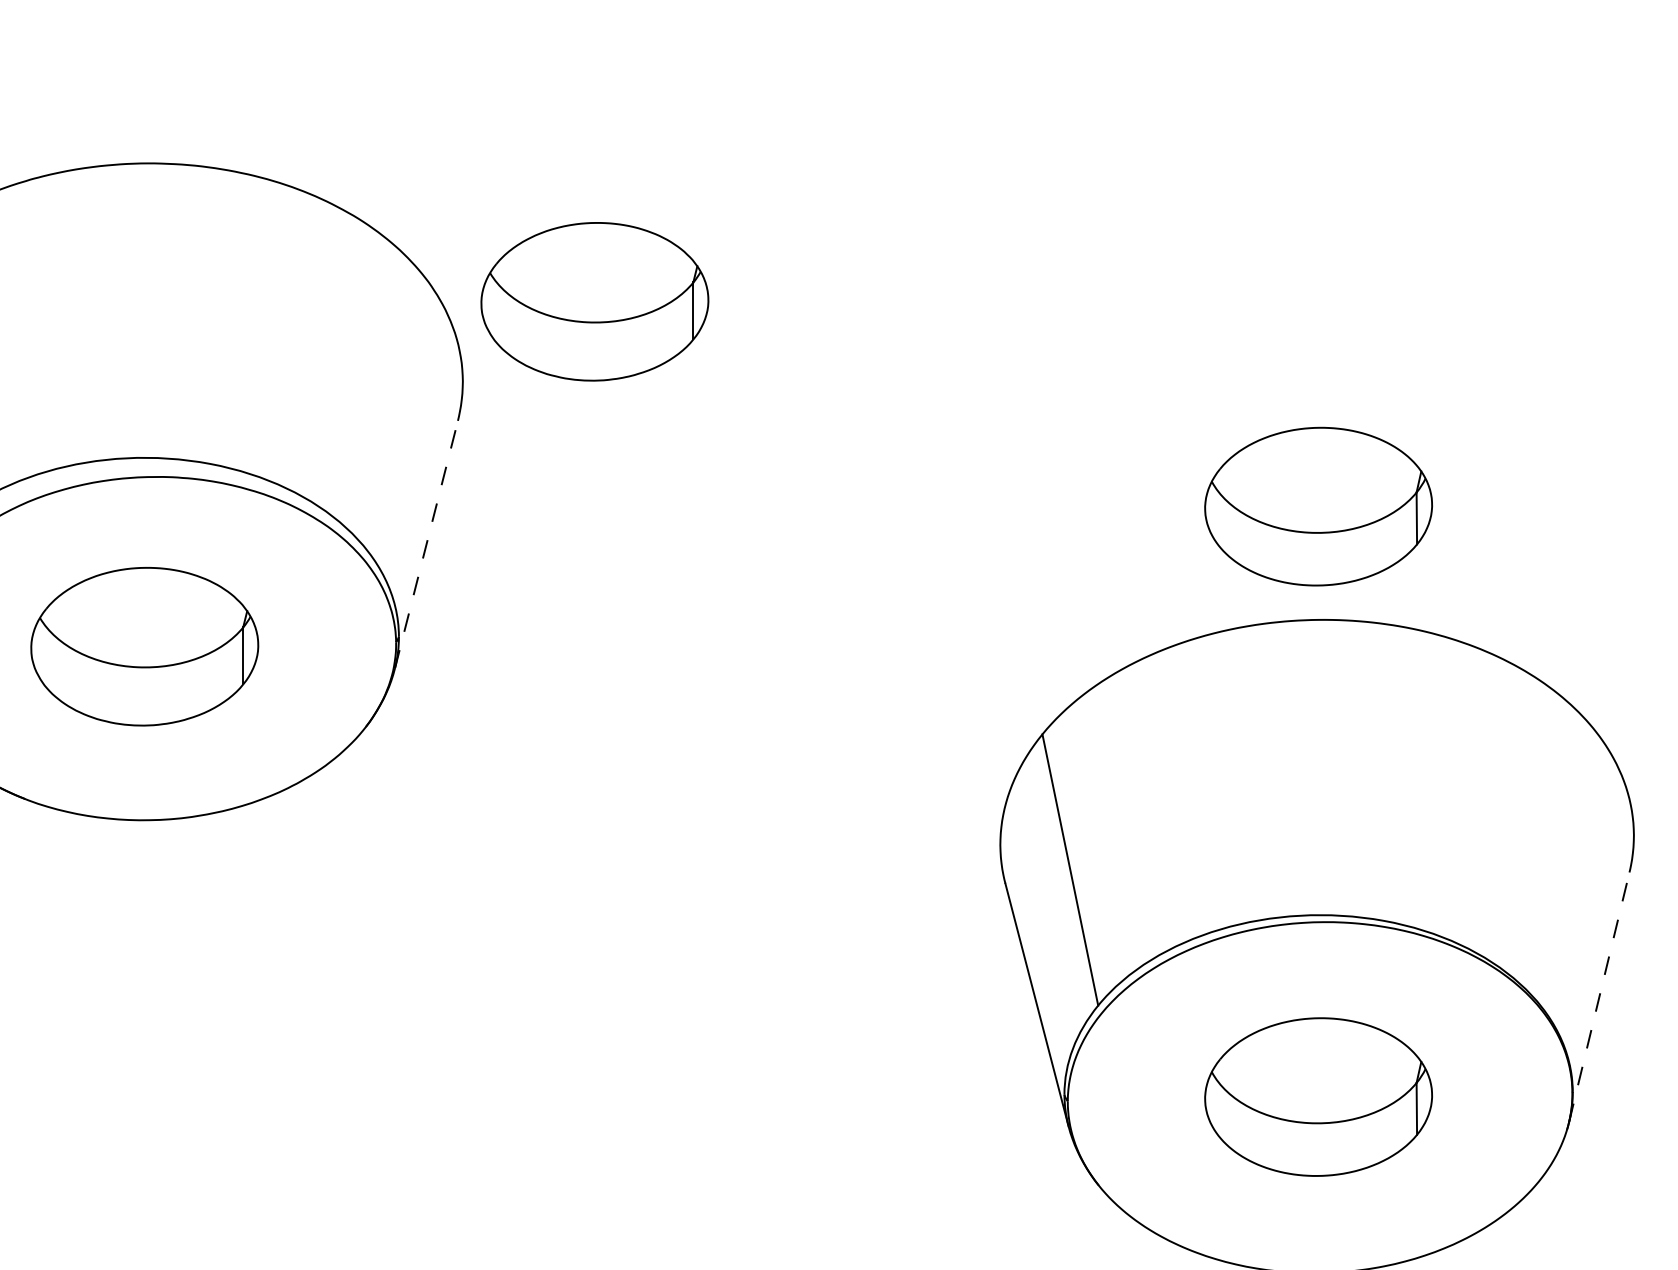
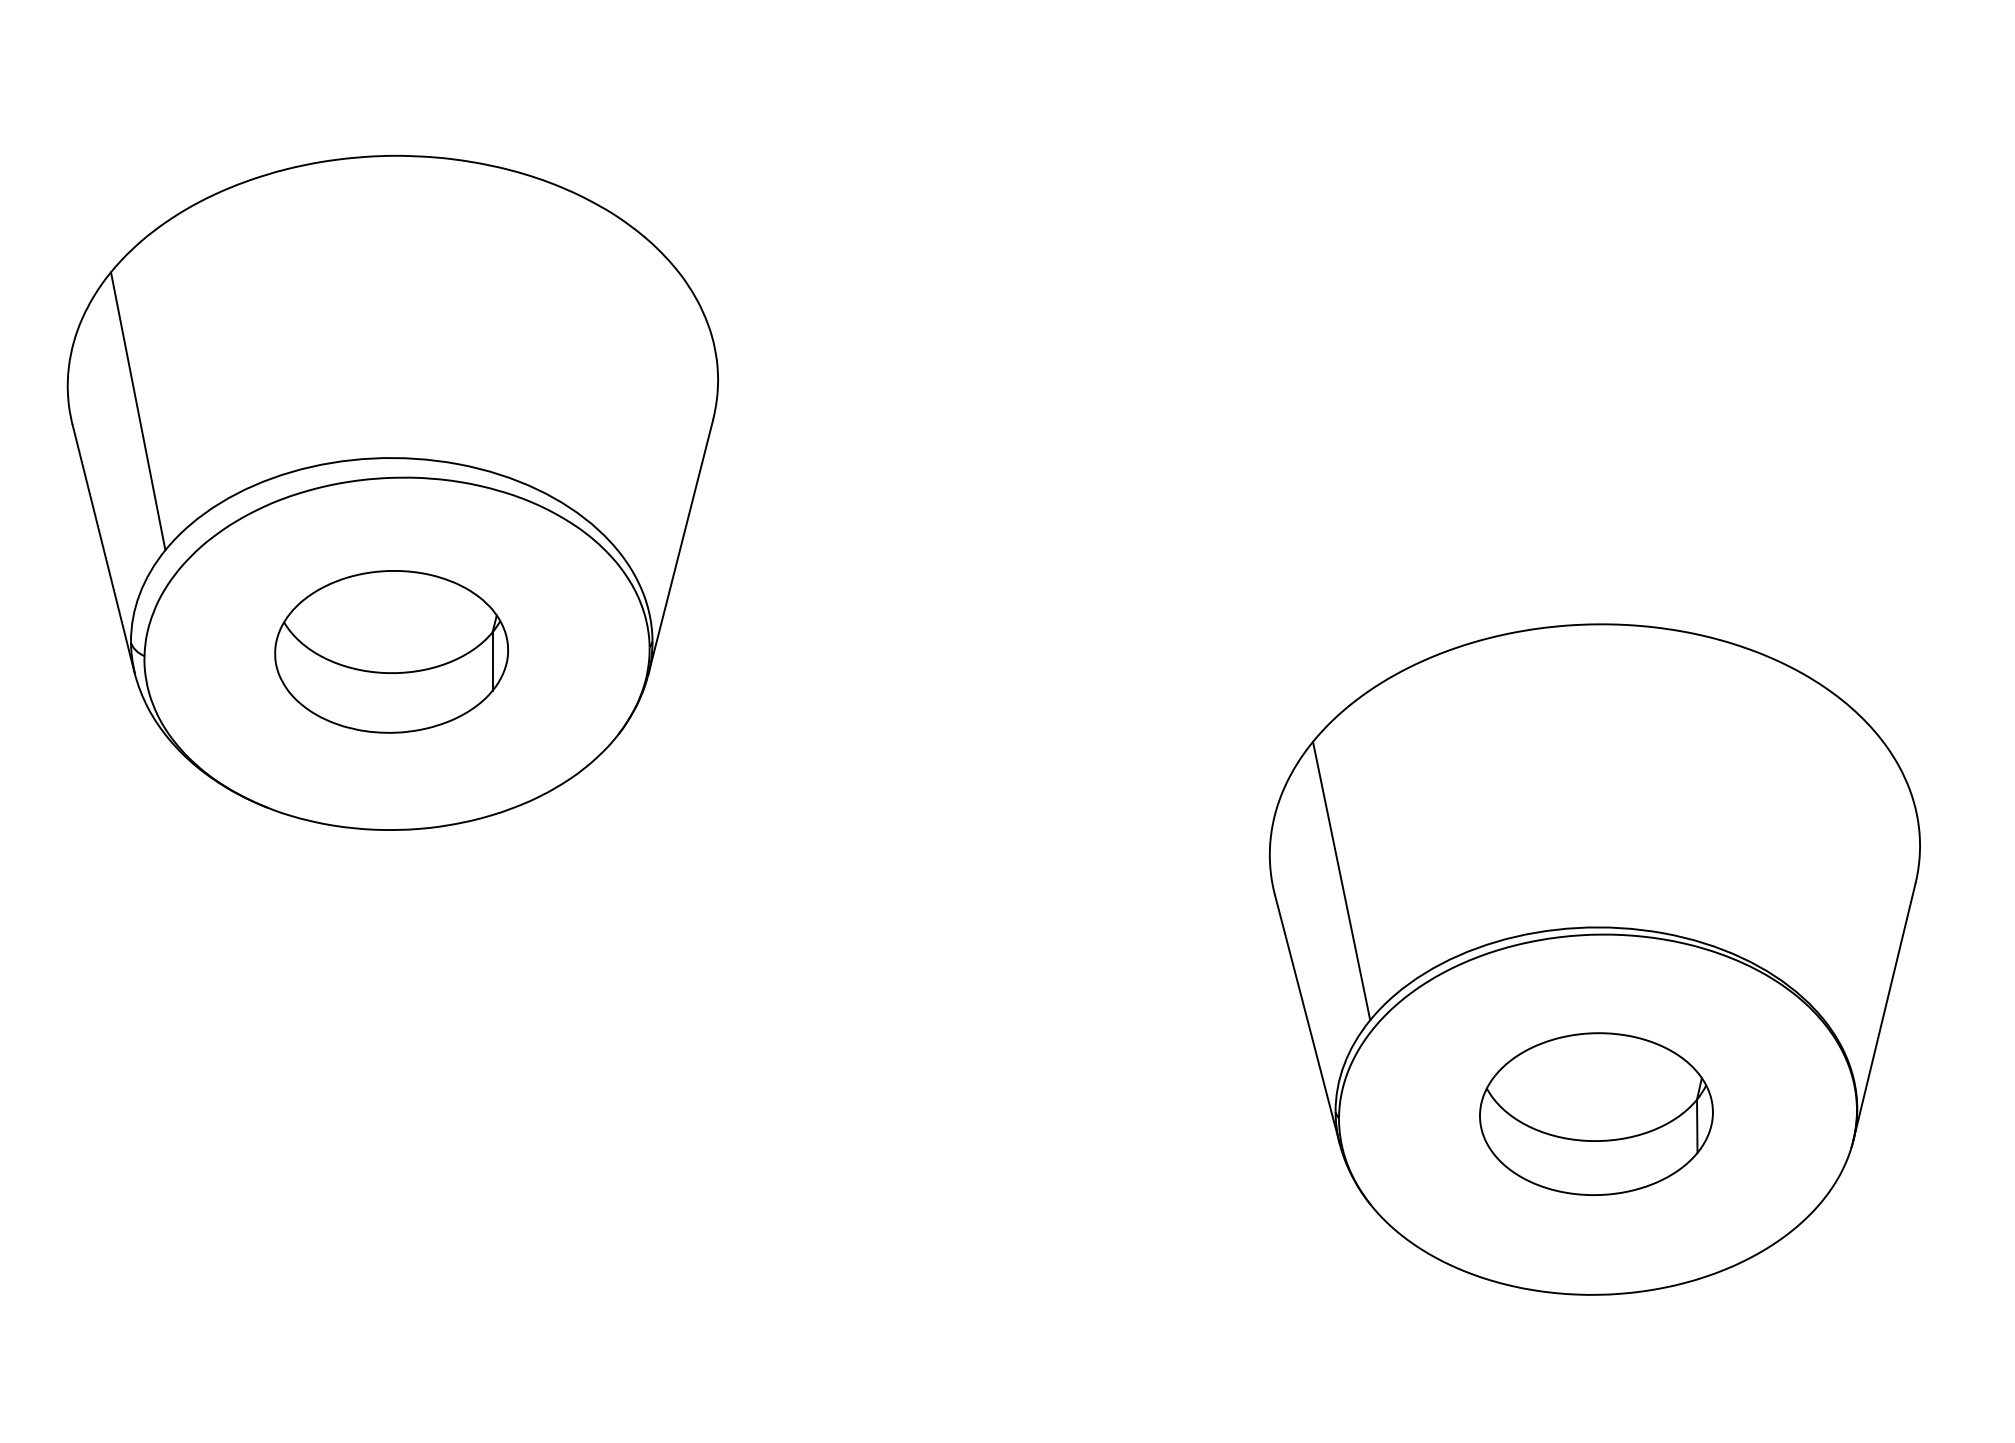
part: (594, 301) -> (853, 297), removed
part: (1318, 506) -> (1596, 507), removed
line: (426, 544) -> (680, 546), dashed -> solid
line: (1599, 997) -> (1884, 1011), dashed -> solid

